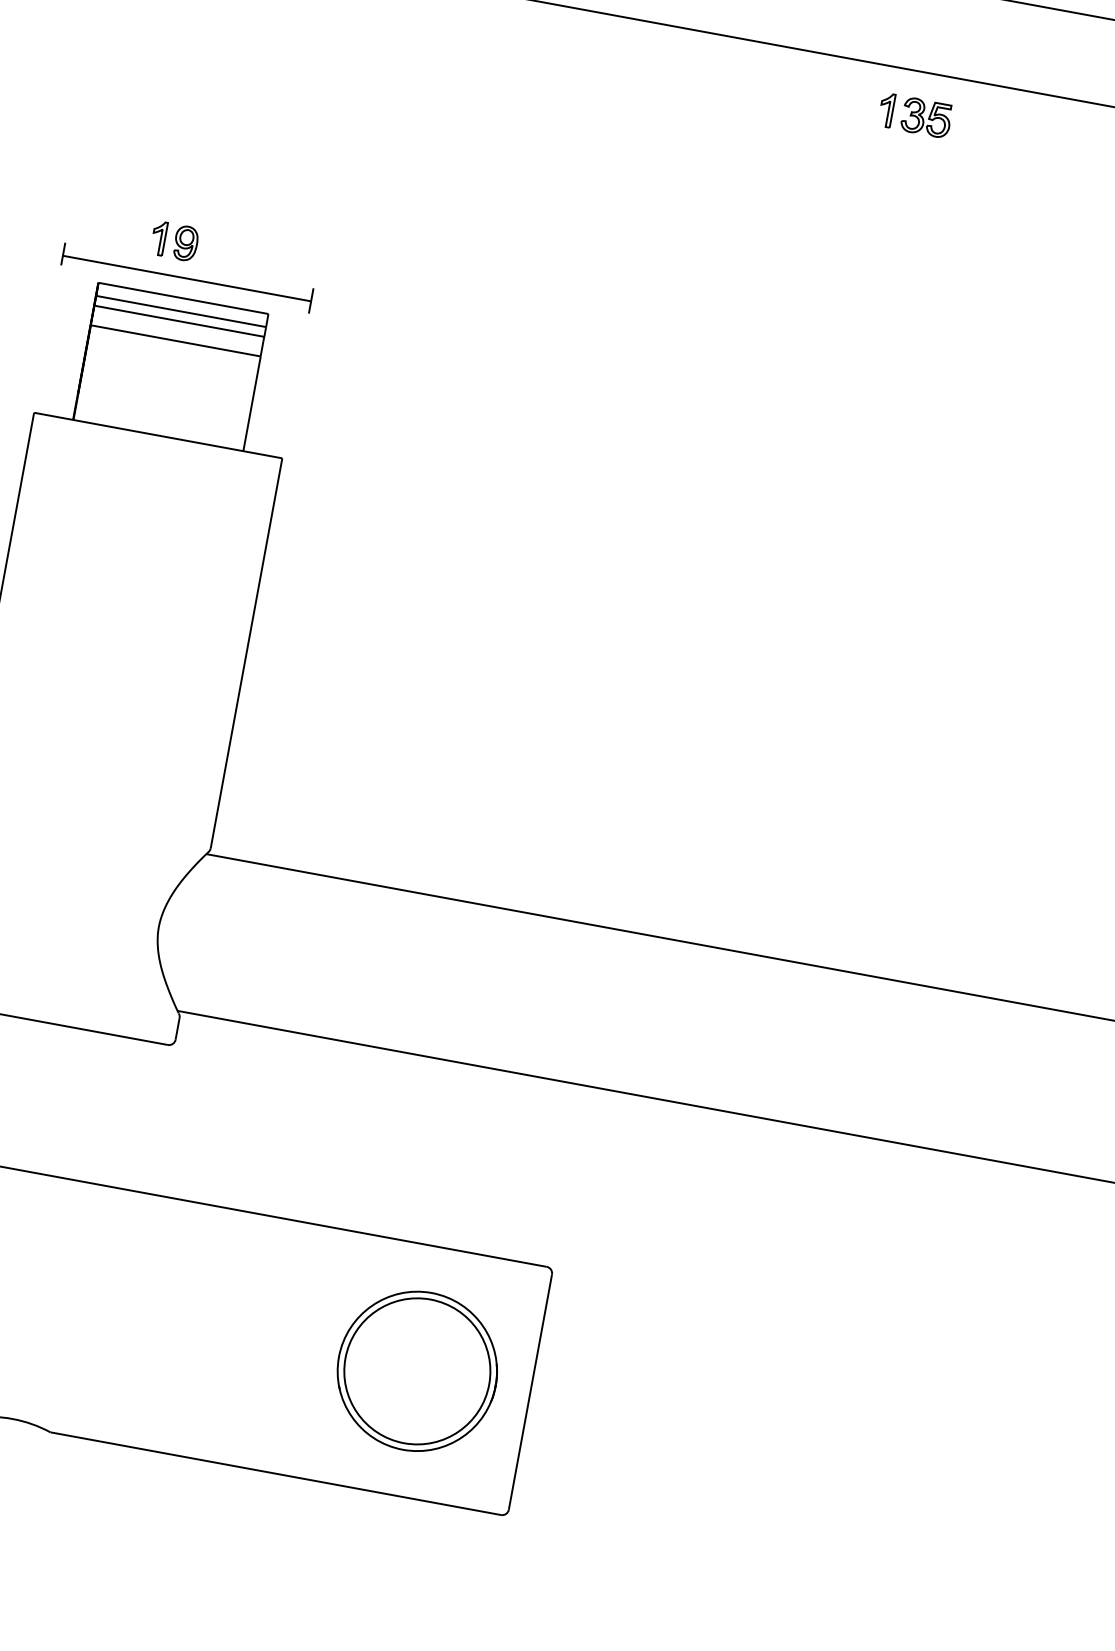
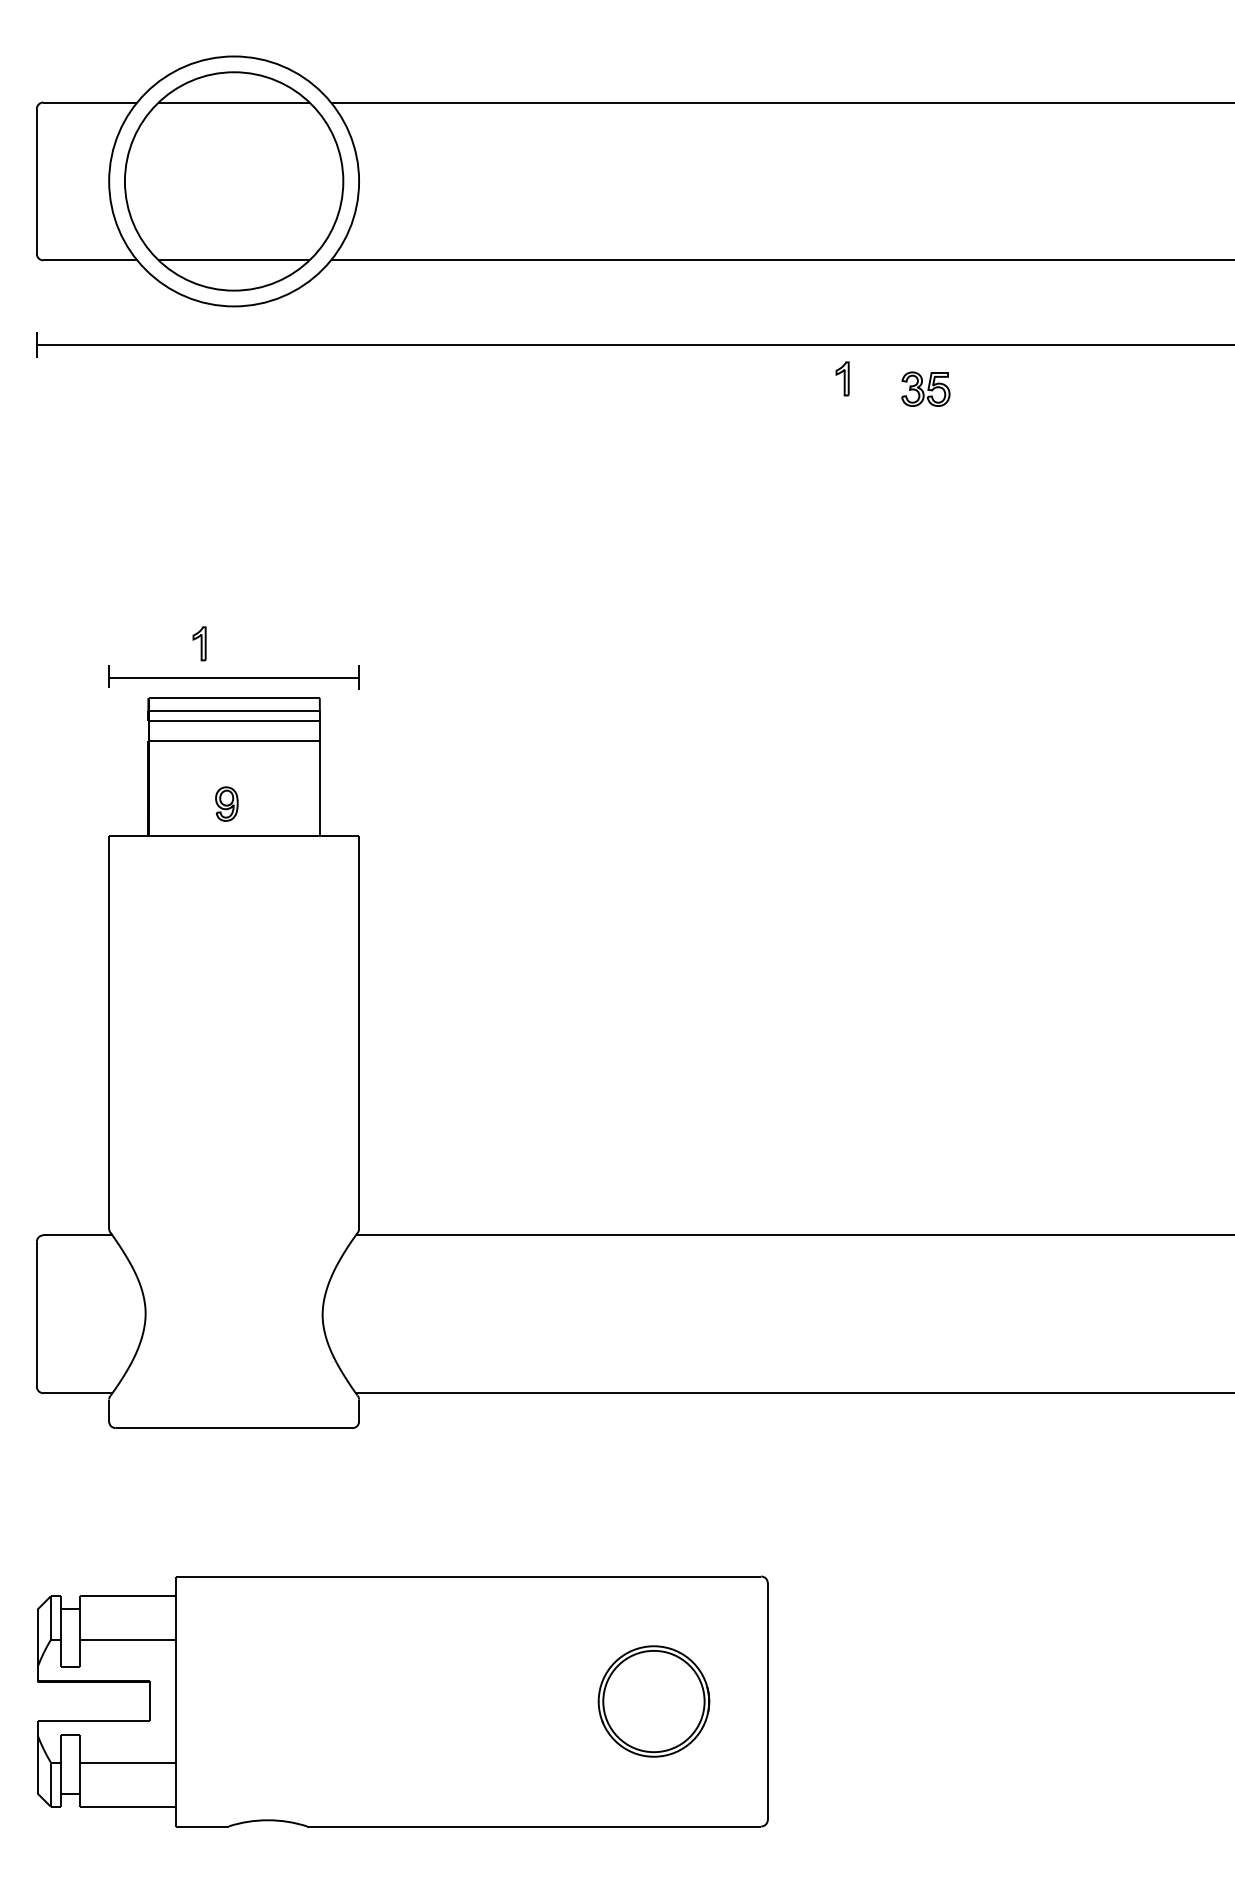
part: (886, 109) -> (842, 378), moved
part: (185, 242) -> (226, 803), moved
part: (416, 1371) -> (653, 1701), size x0.7

